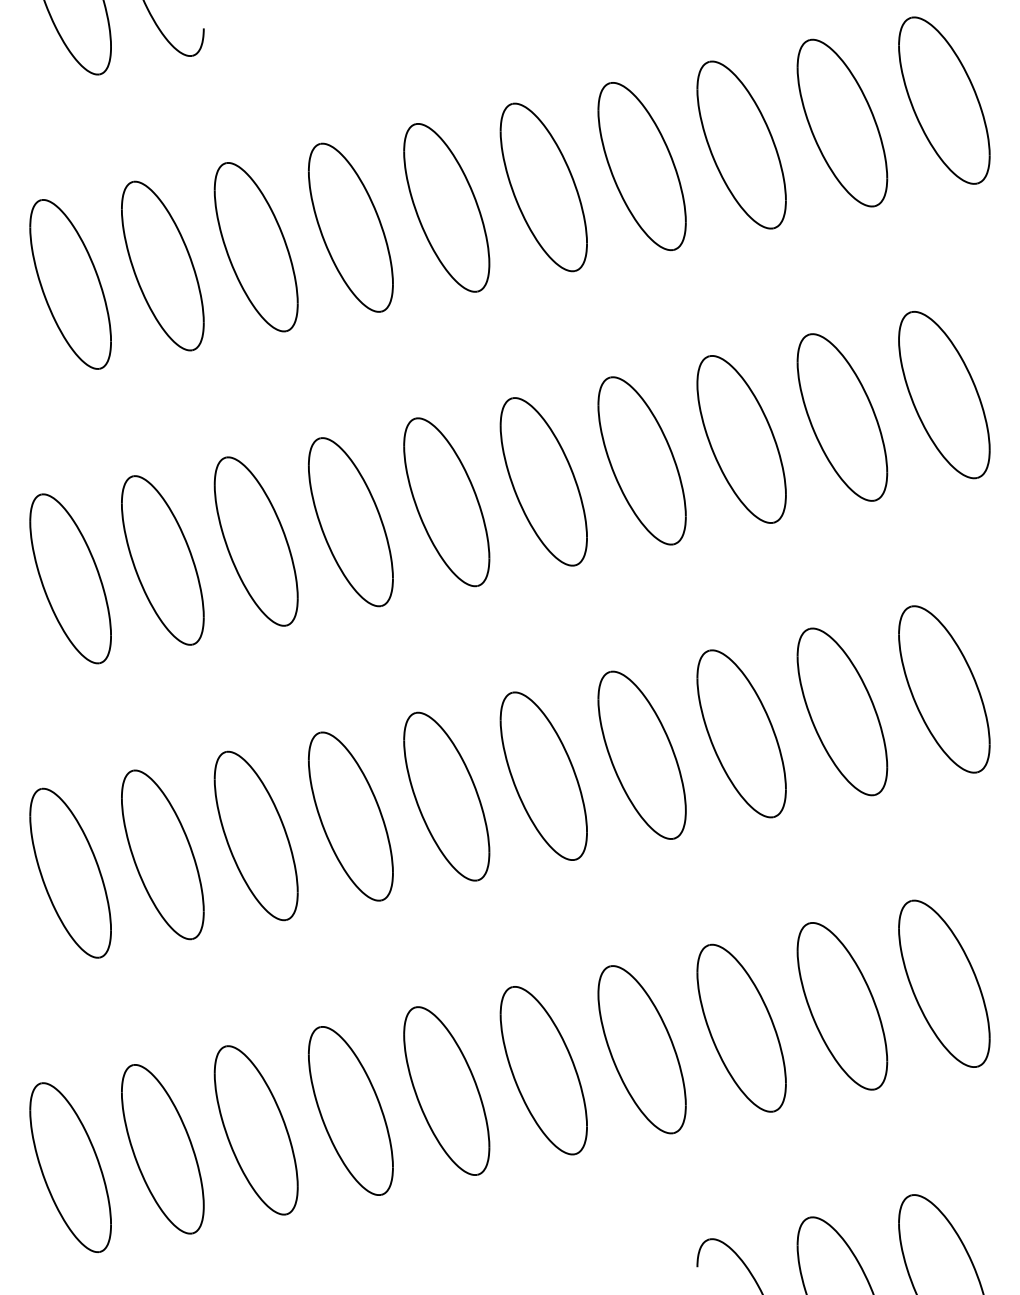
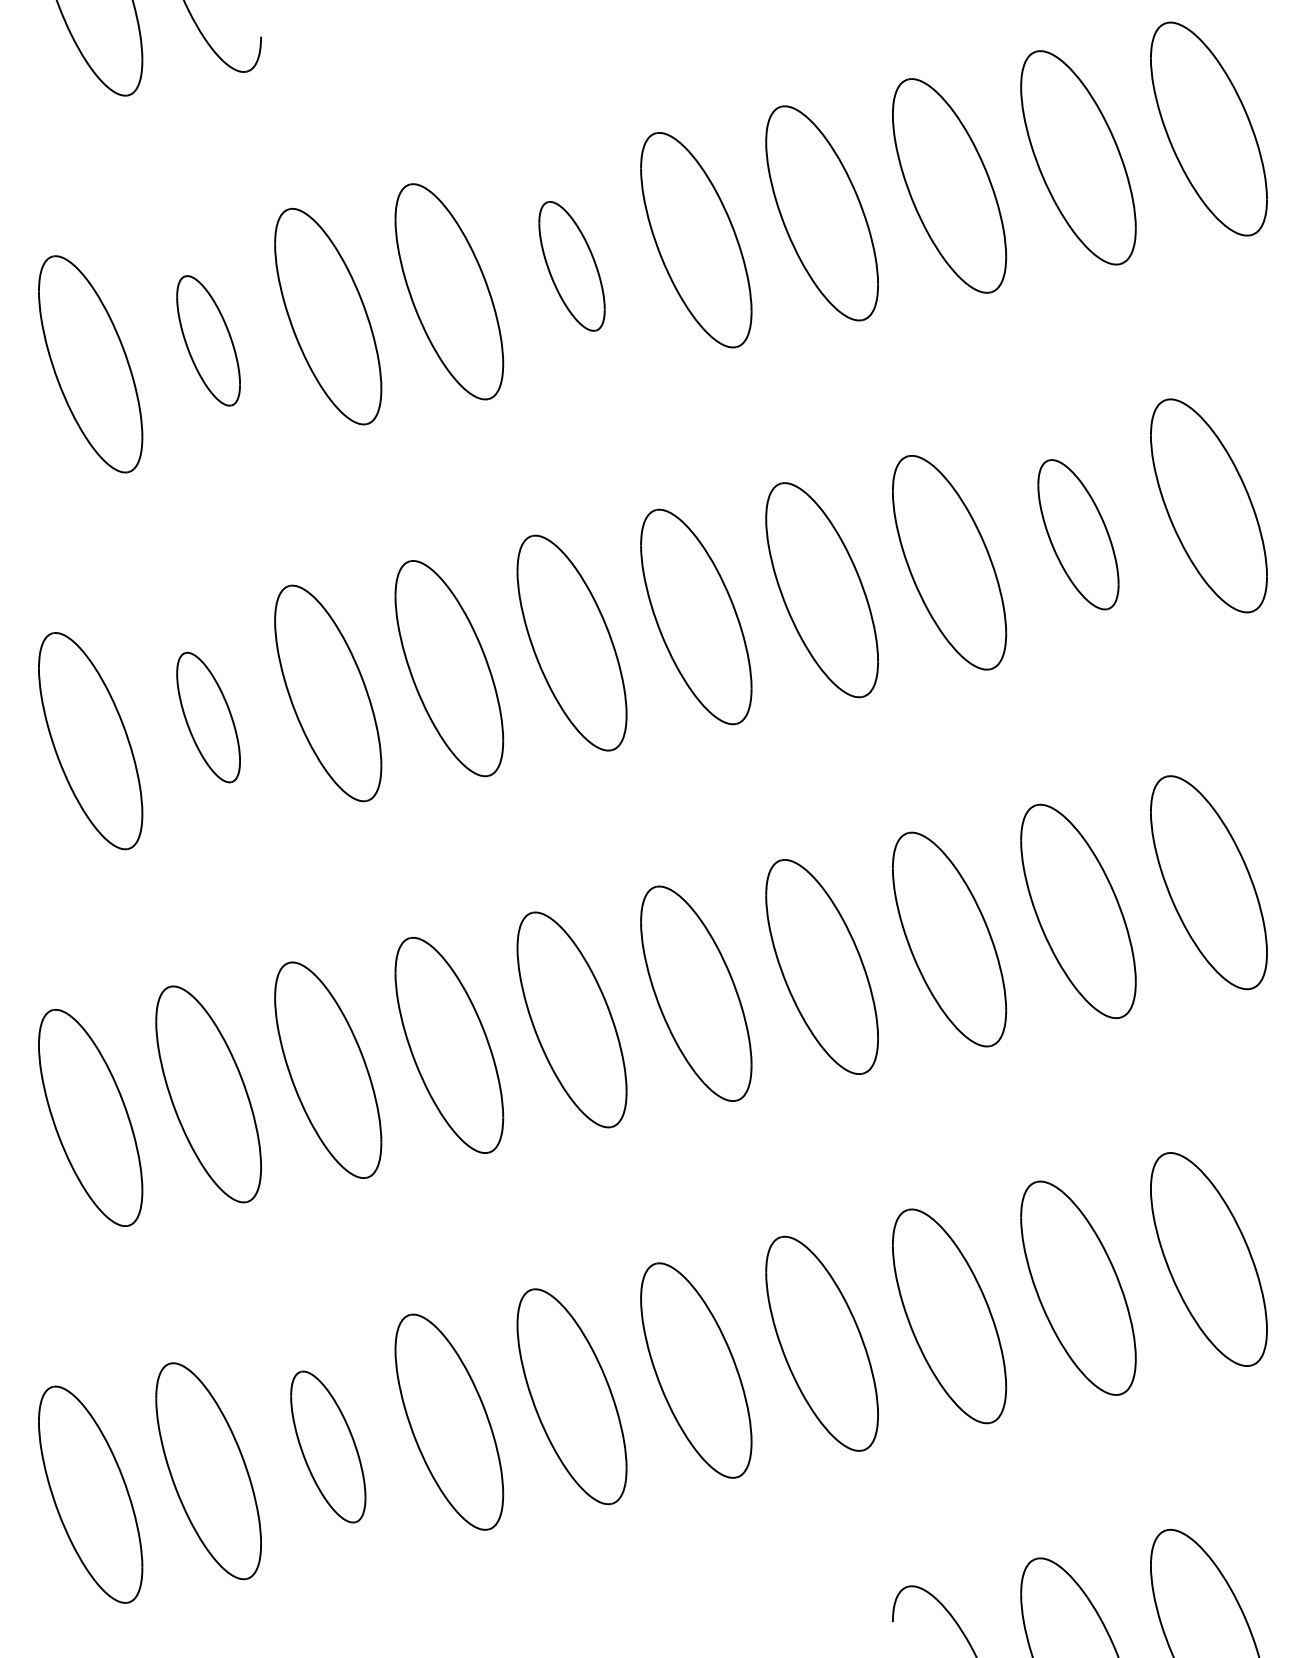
part: (446, 208) -> (571, 266), size x0.6
part: (162, 265) -> (208, 340), size x0.6
part: (842, 417) -> (1078, 534), size x0.7
part: (162, 560) -> (208, 717), size x0.6
part: (256, 1129) -> (328, 1446), size x0.7

